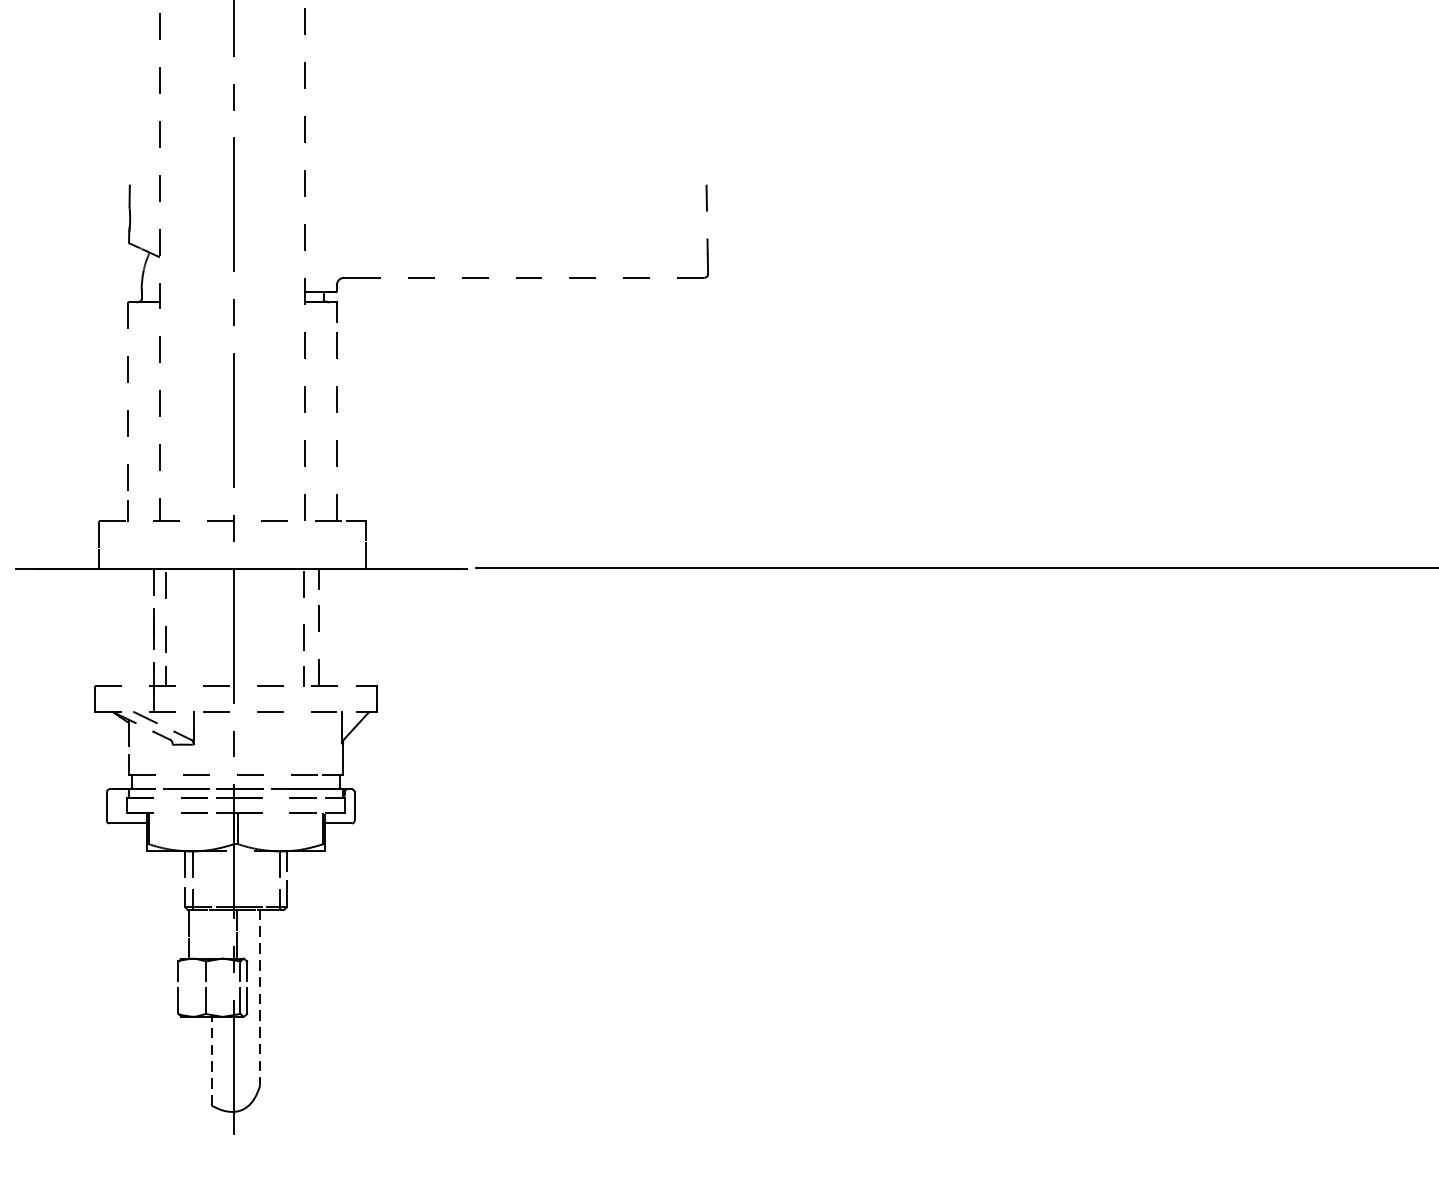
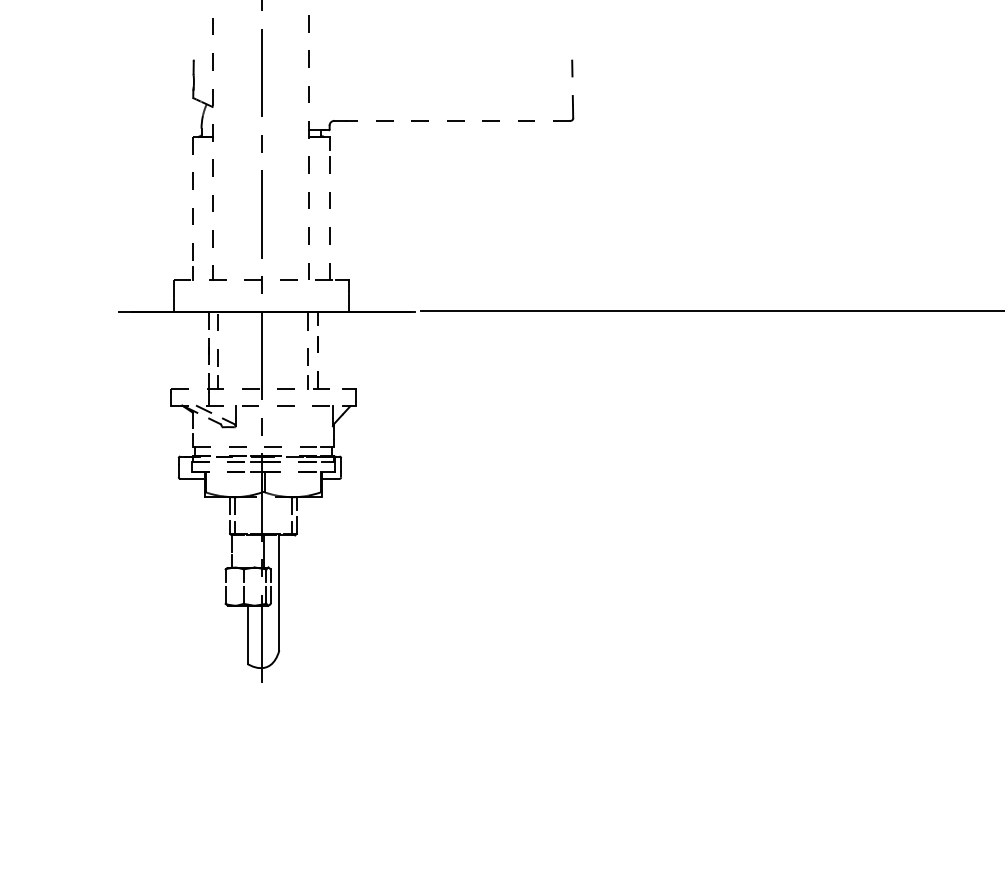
line: (260, 996) -> (279, 592), dashed -> solid
line: (211, 1060) -> (247, 634), dashed -> solid

